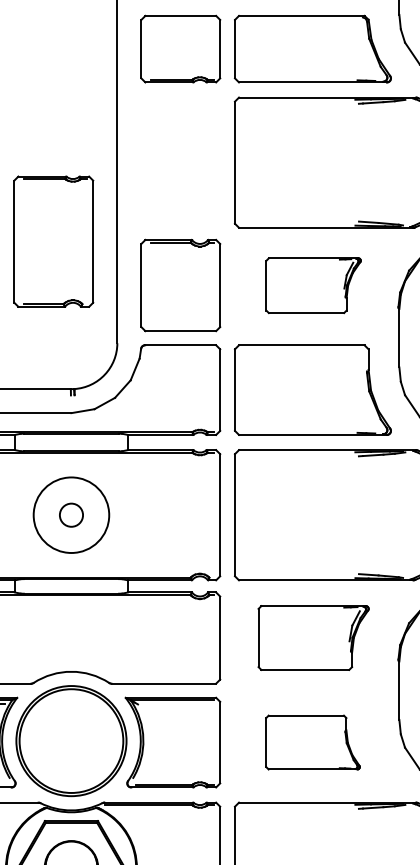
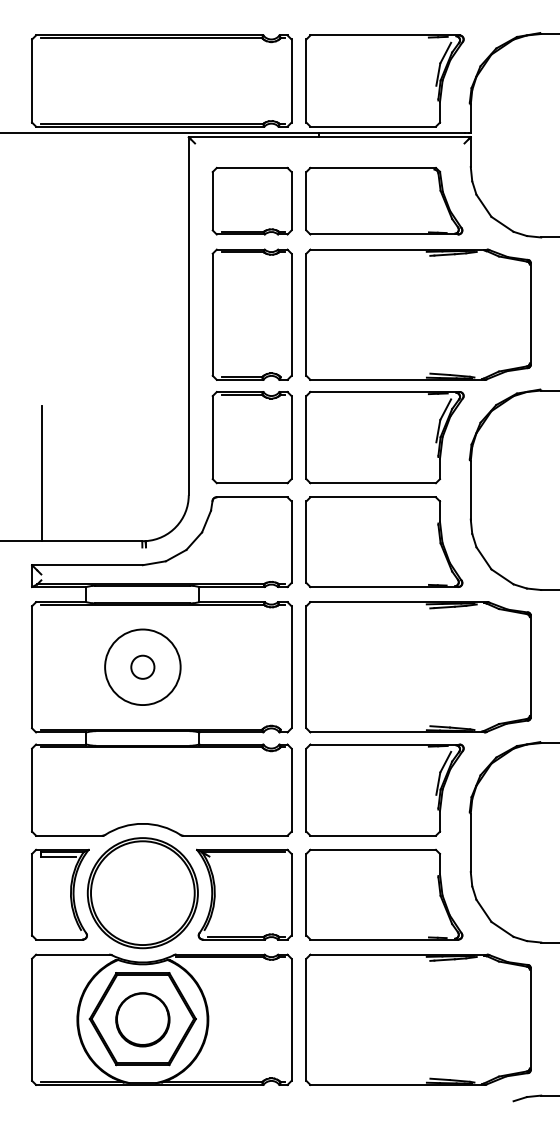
part: (53, 241) -> (251, 314), moved
part: (313, 285) -> (384, 437), size x1.67
part: (313, 637) -> (384, 789), size x1.43
part: (313, 742) -> (384, 894), size x1.67

